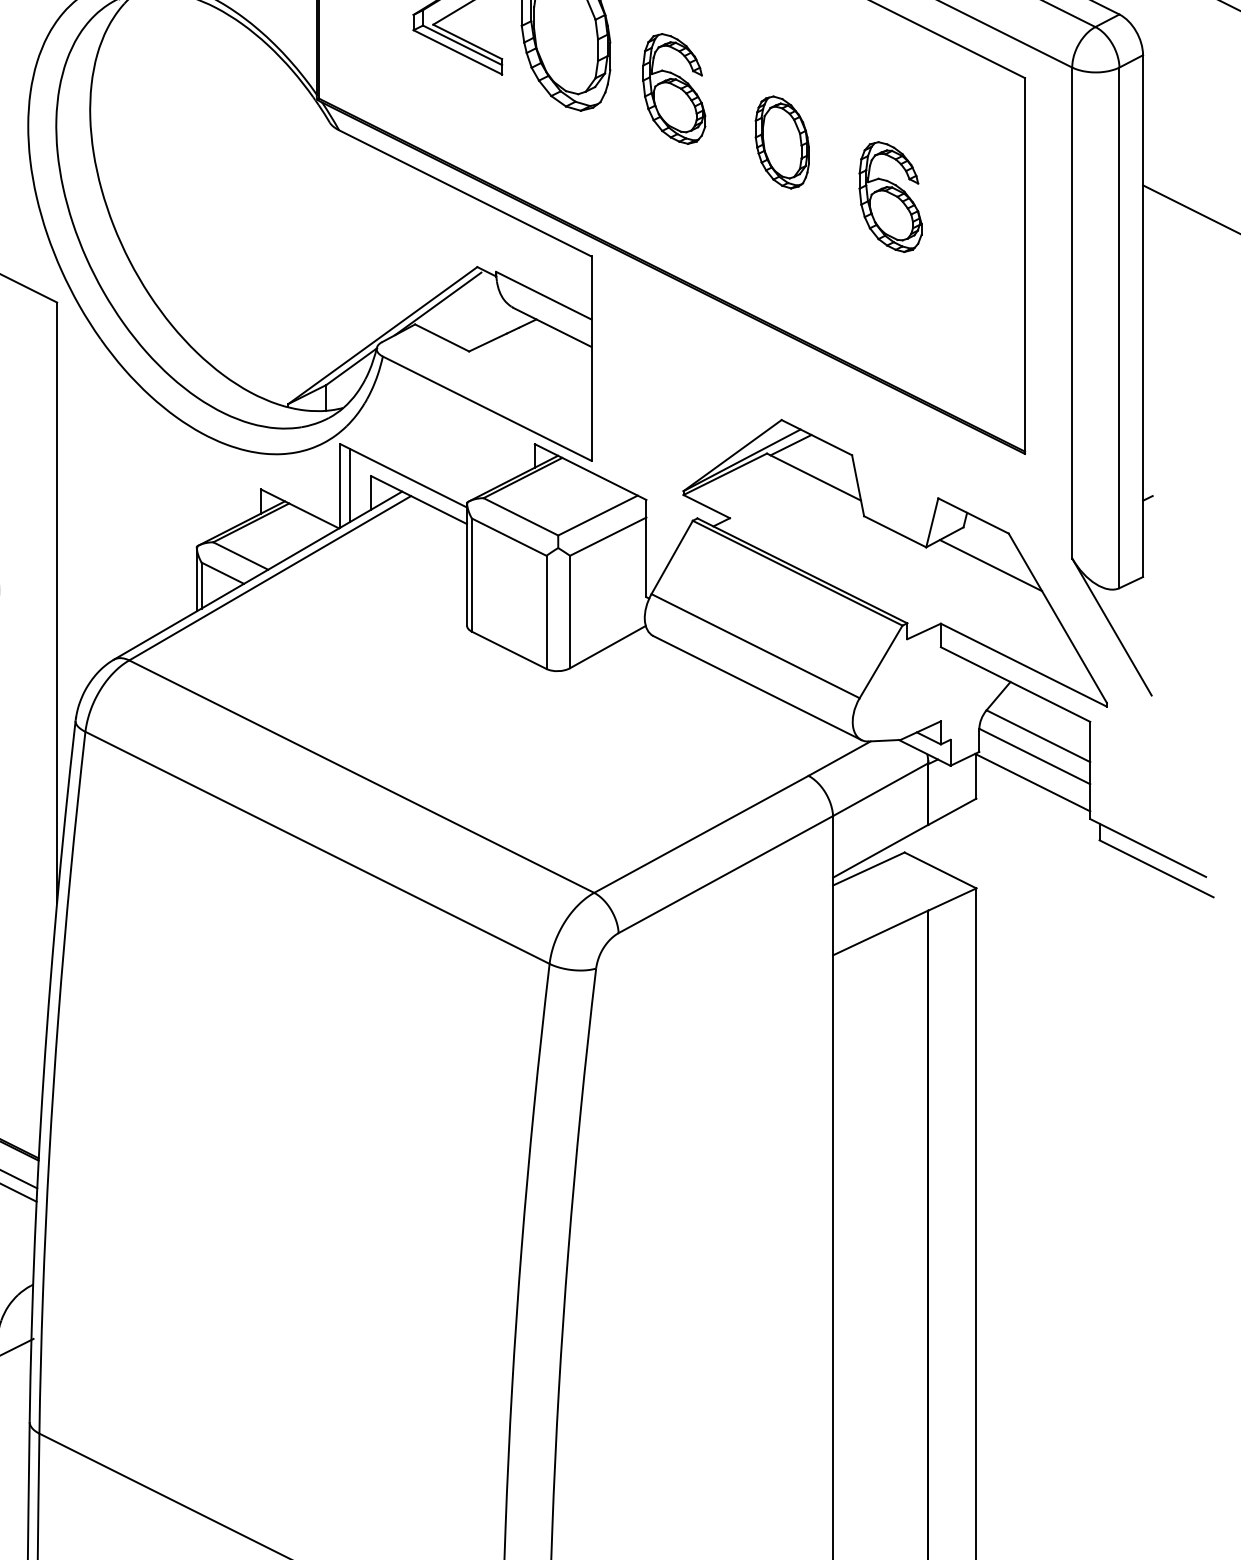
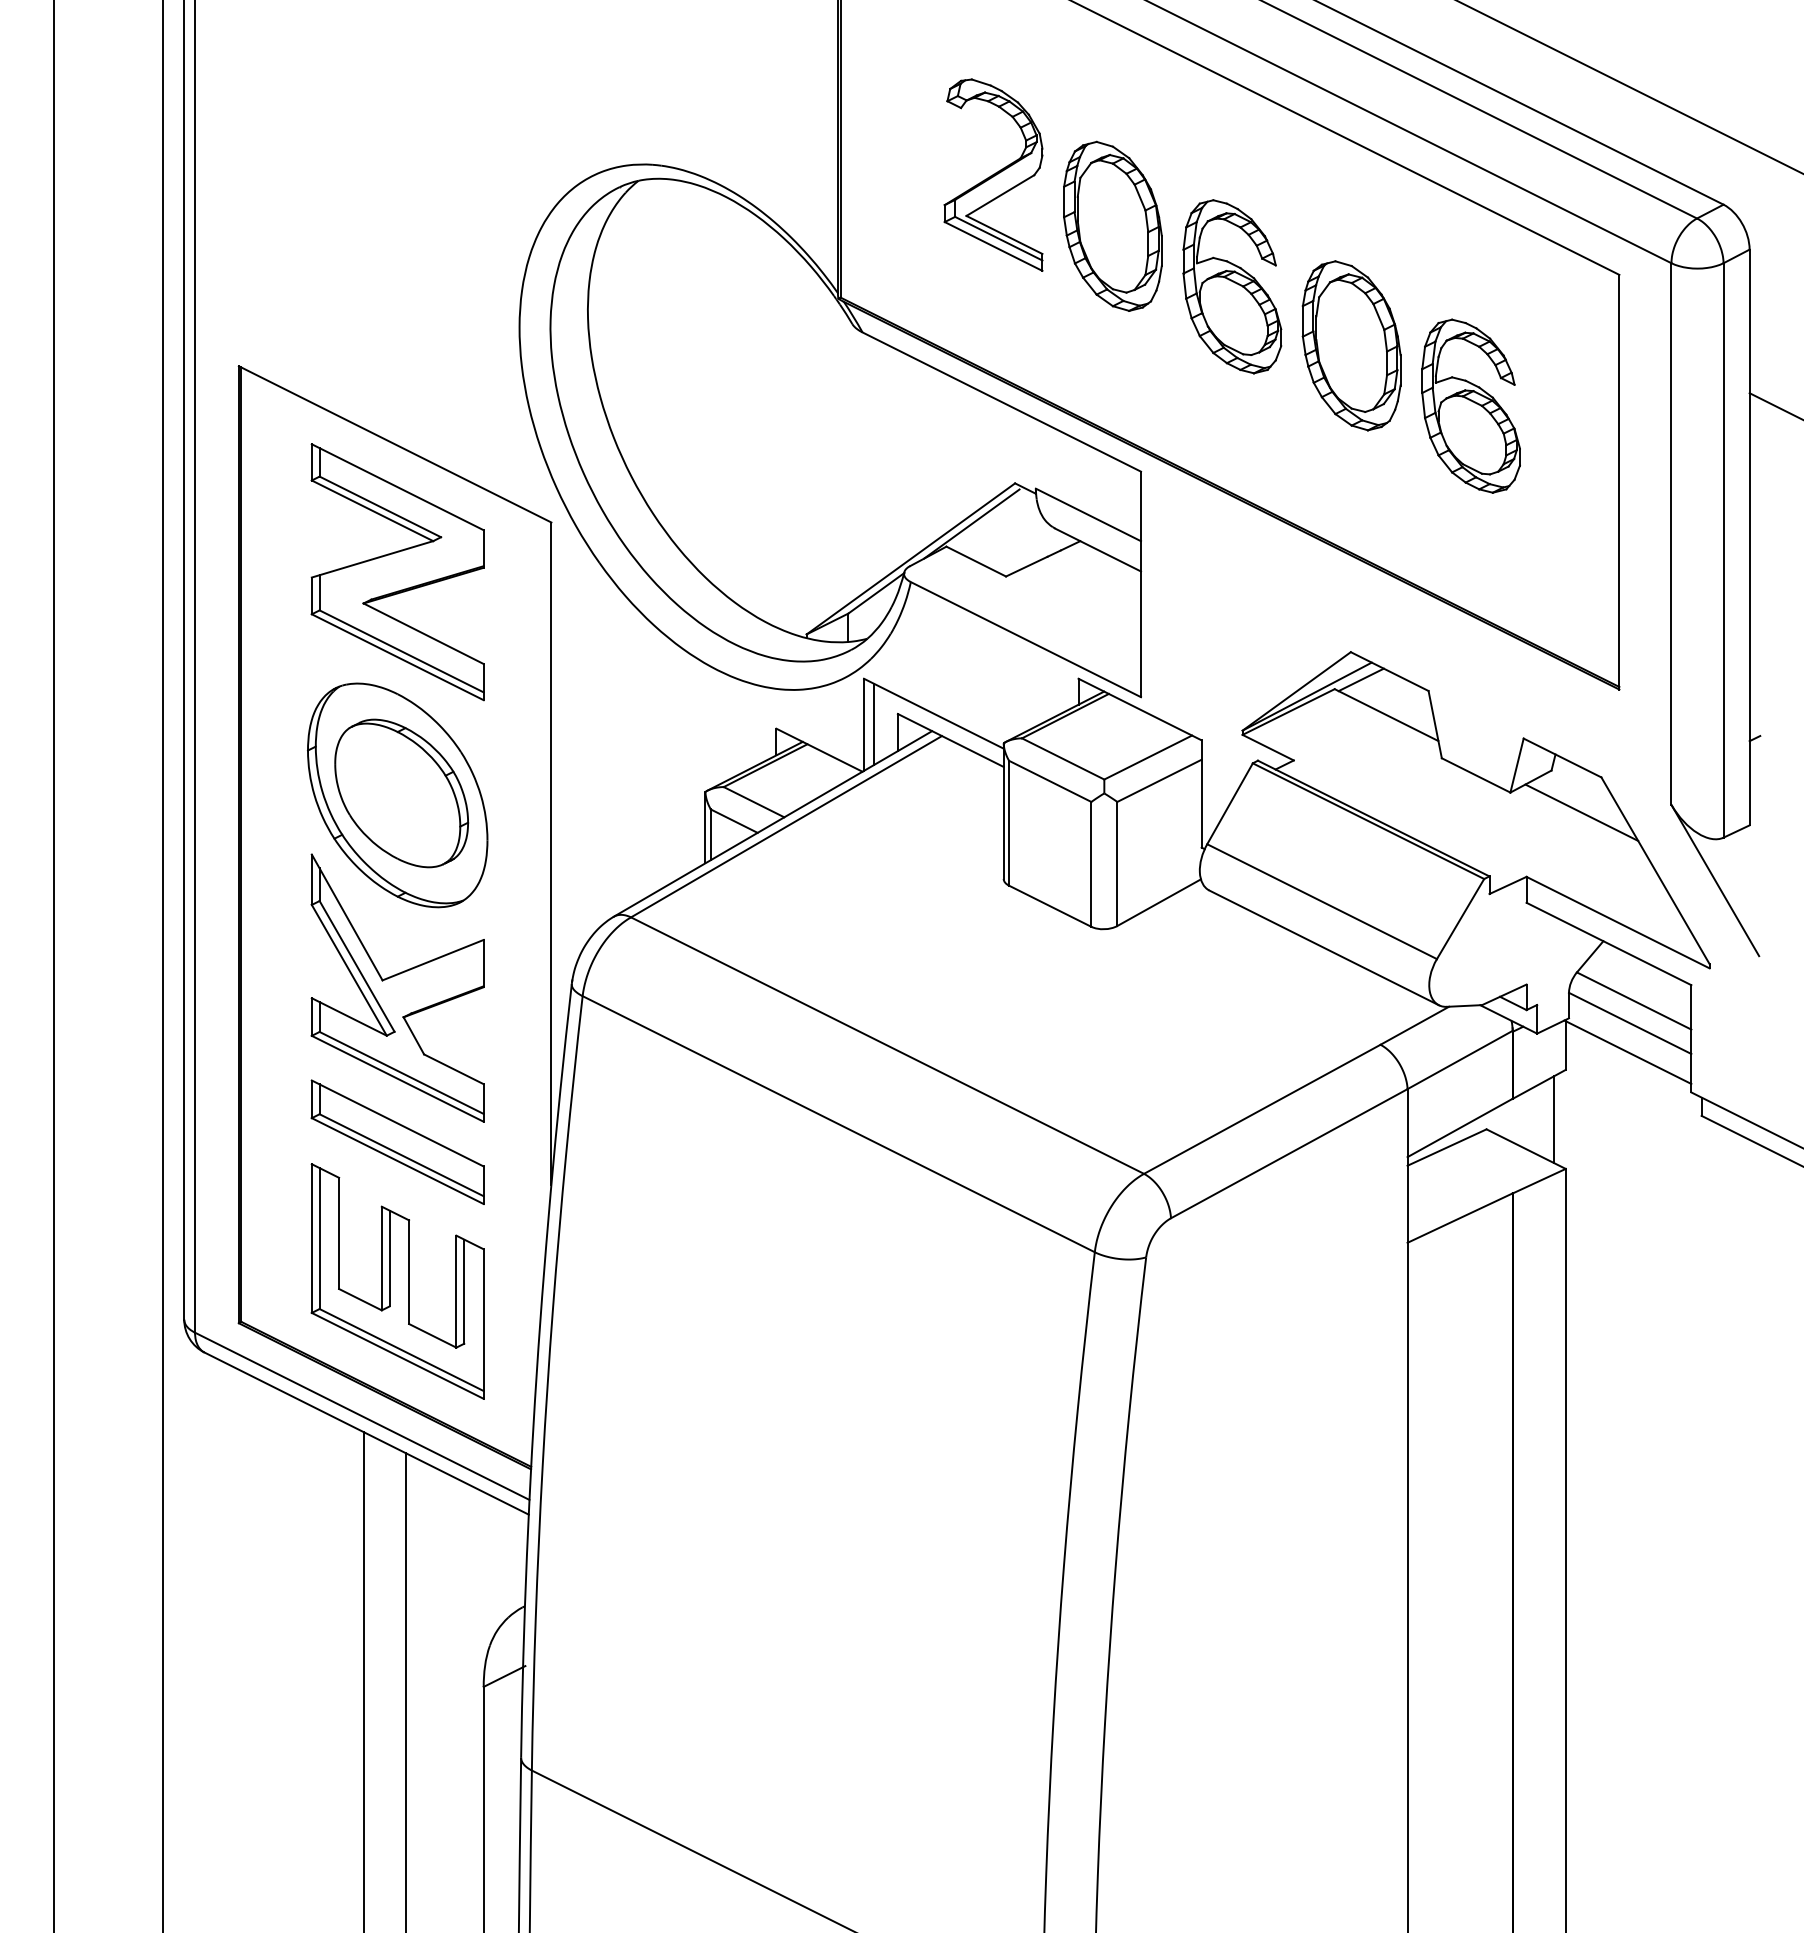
part: (674, 88) -> (1232, 286), size x1.43
part: (782, 142) -> (1351, 345), size x1.67
part: (890, 196) -> (1470, 405), size x1.43
line: (966, 843) -> (1554, 1119), added

